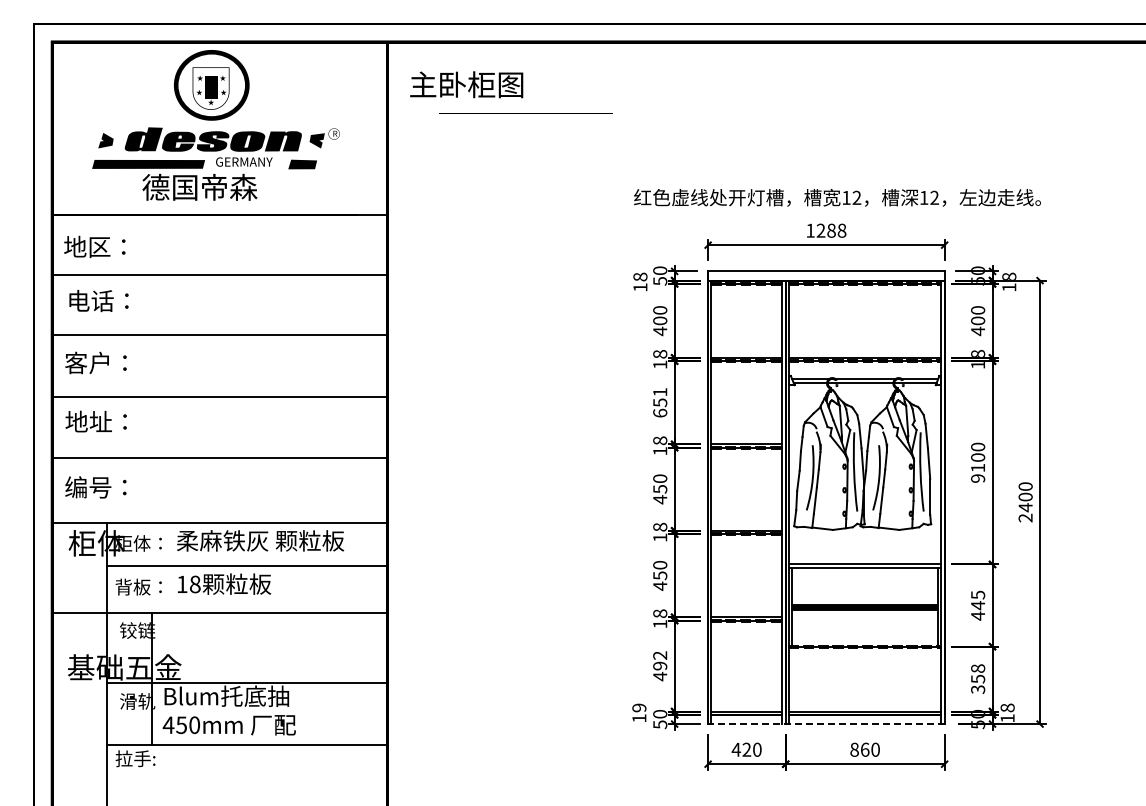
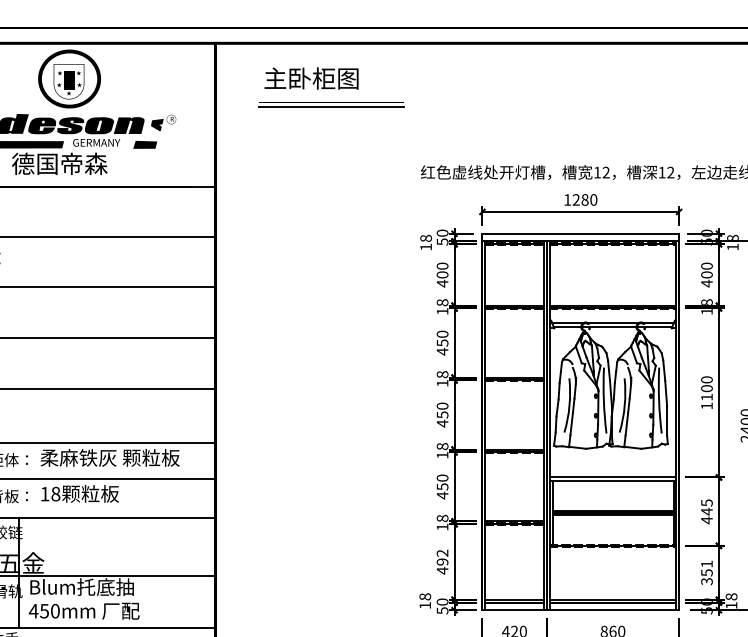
text: (466, 84) -> (311, 78), moved
line: (526, 119) -> (331, 107), added
text: (841, 230) -> (593, 199), 1288 -> 1280
text: (660, 403) -> (442, 343), 651 -> 450
text: (978, 478) -> (707, 406), 9100 -> 1100
text: (978, 668) -> (707, 564), 358 -> 351
text: (639, 707) -> (425, 596), 19 -> 18
line: (825, 724) -> (580, 610), dashed -> solid

